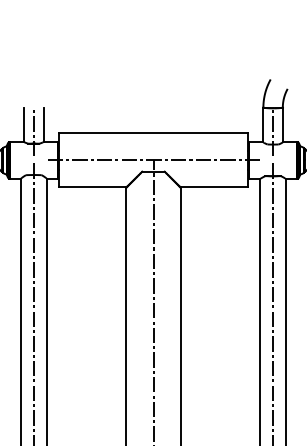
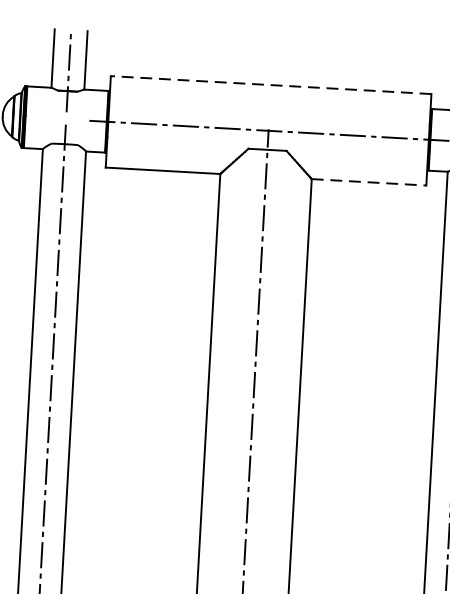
line: (153, 133) -> (271, 85), solid -> dashed
line: (214, 187) -> (369, 182), solid -> dashed

